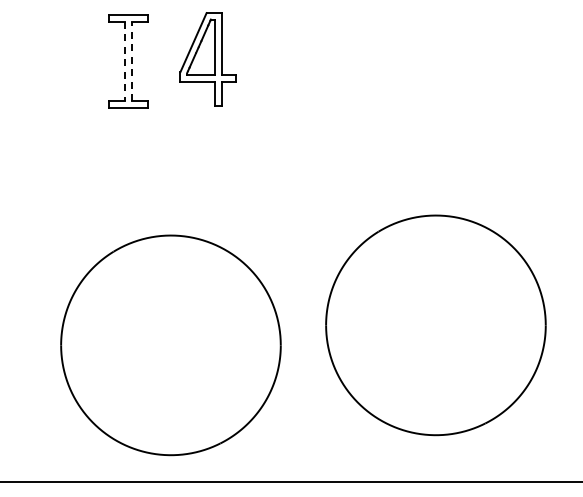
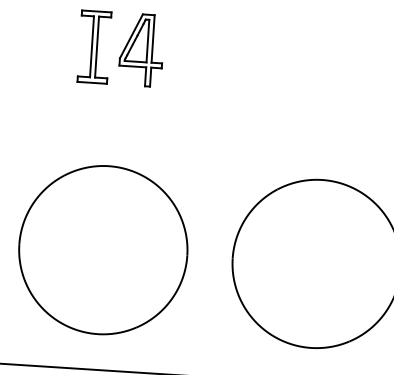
part: (207, 59) -> (141, 49), moved
line: (125, 61) -> (92, 46), dashed -> solid
line: (131, 61) -> (96, 47), dashed -> solid
part: (170, 345) -> (102, 250), moved

